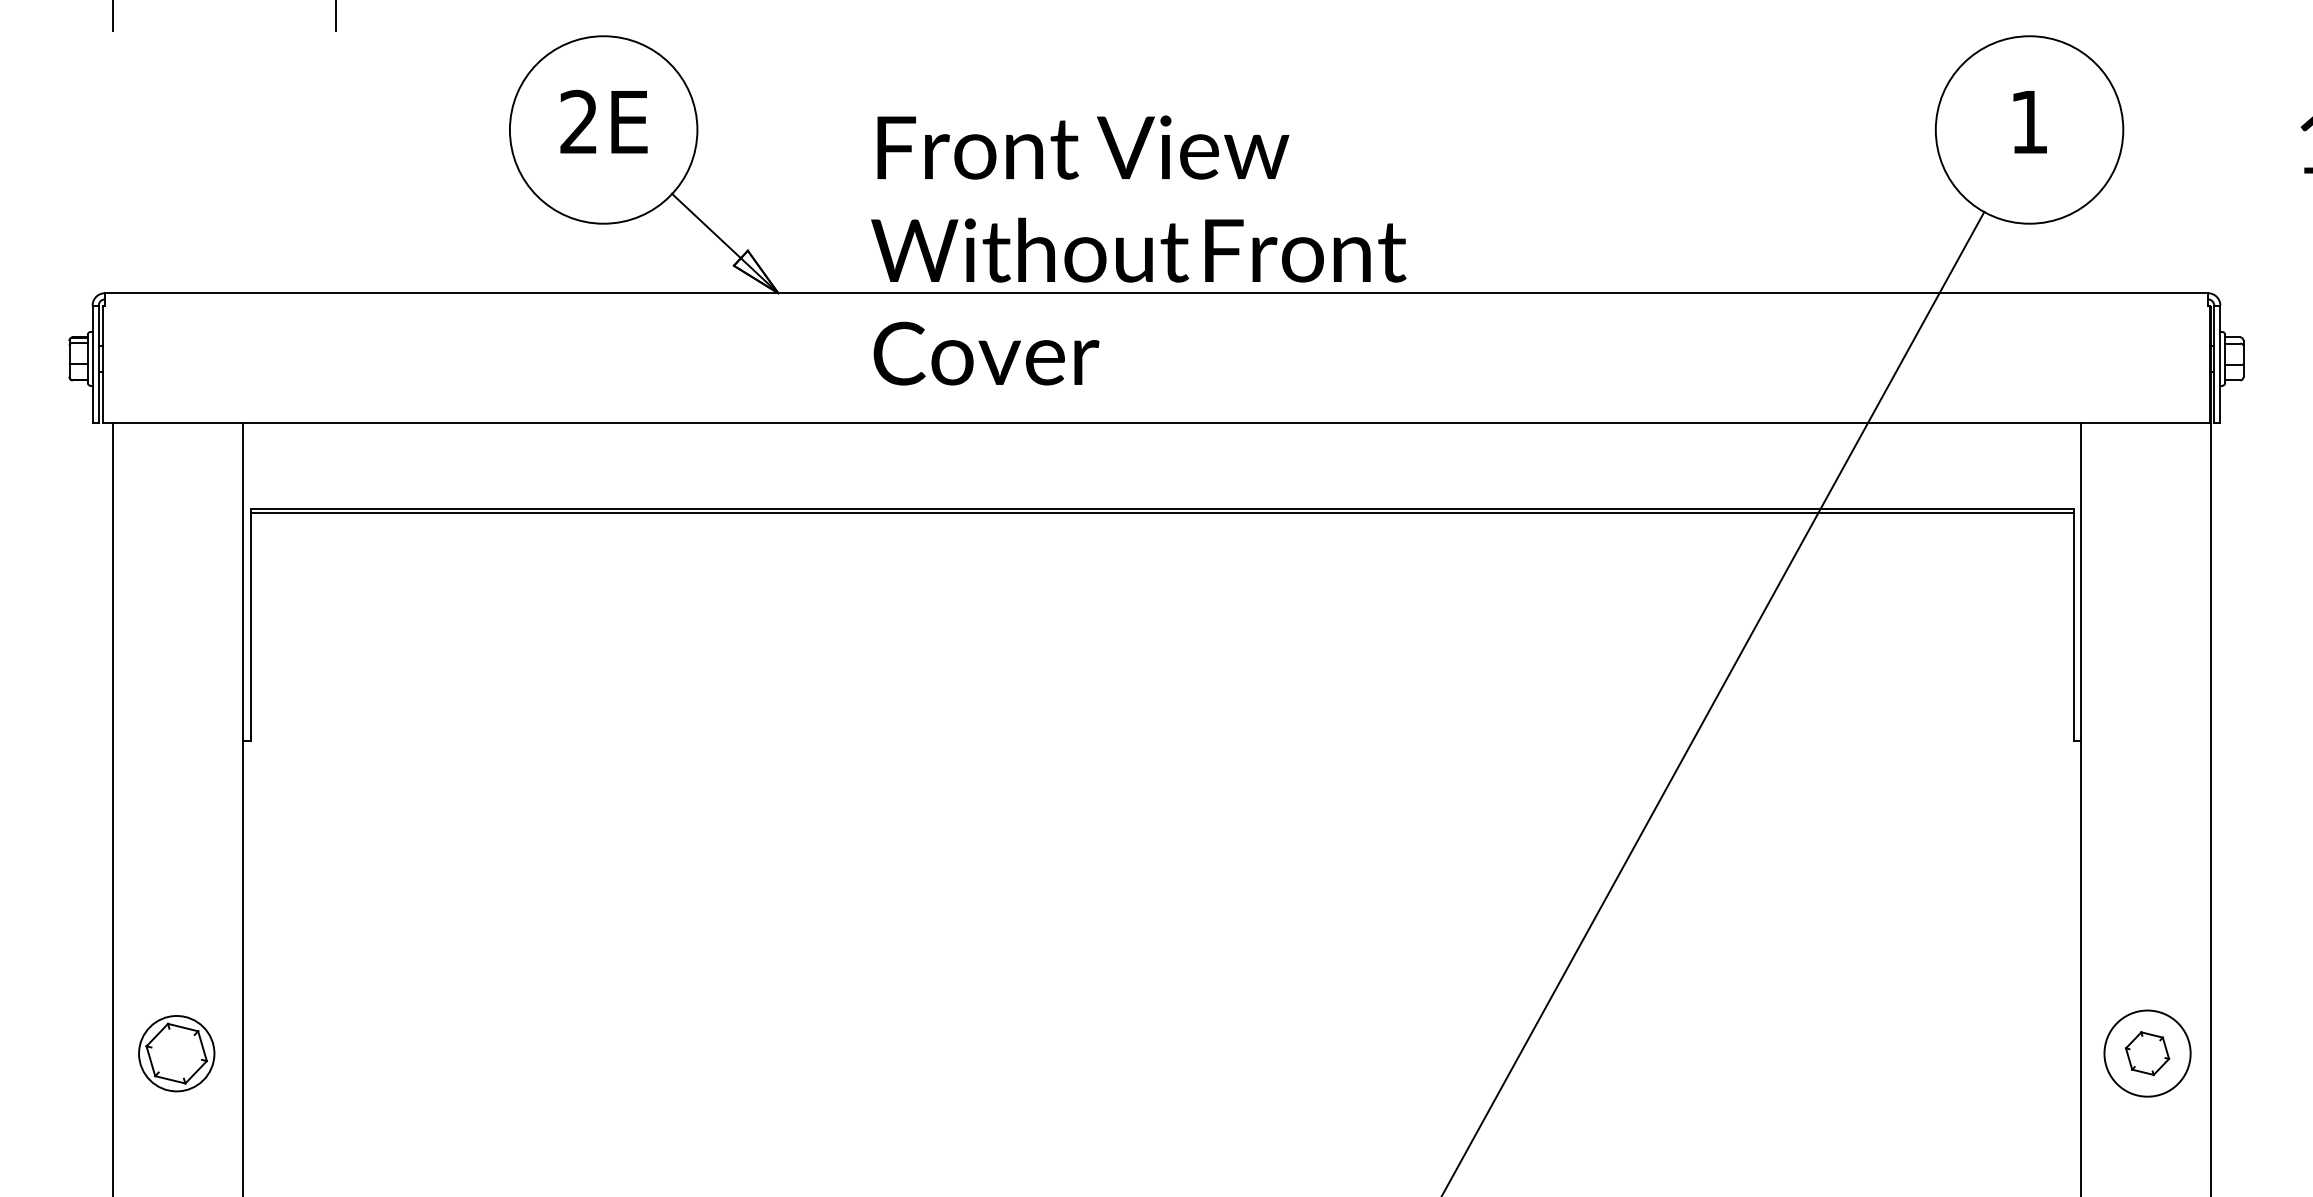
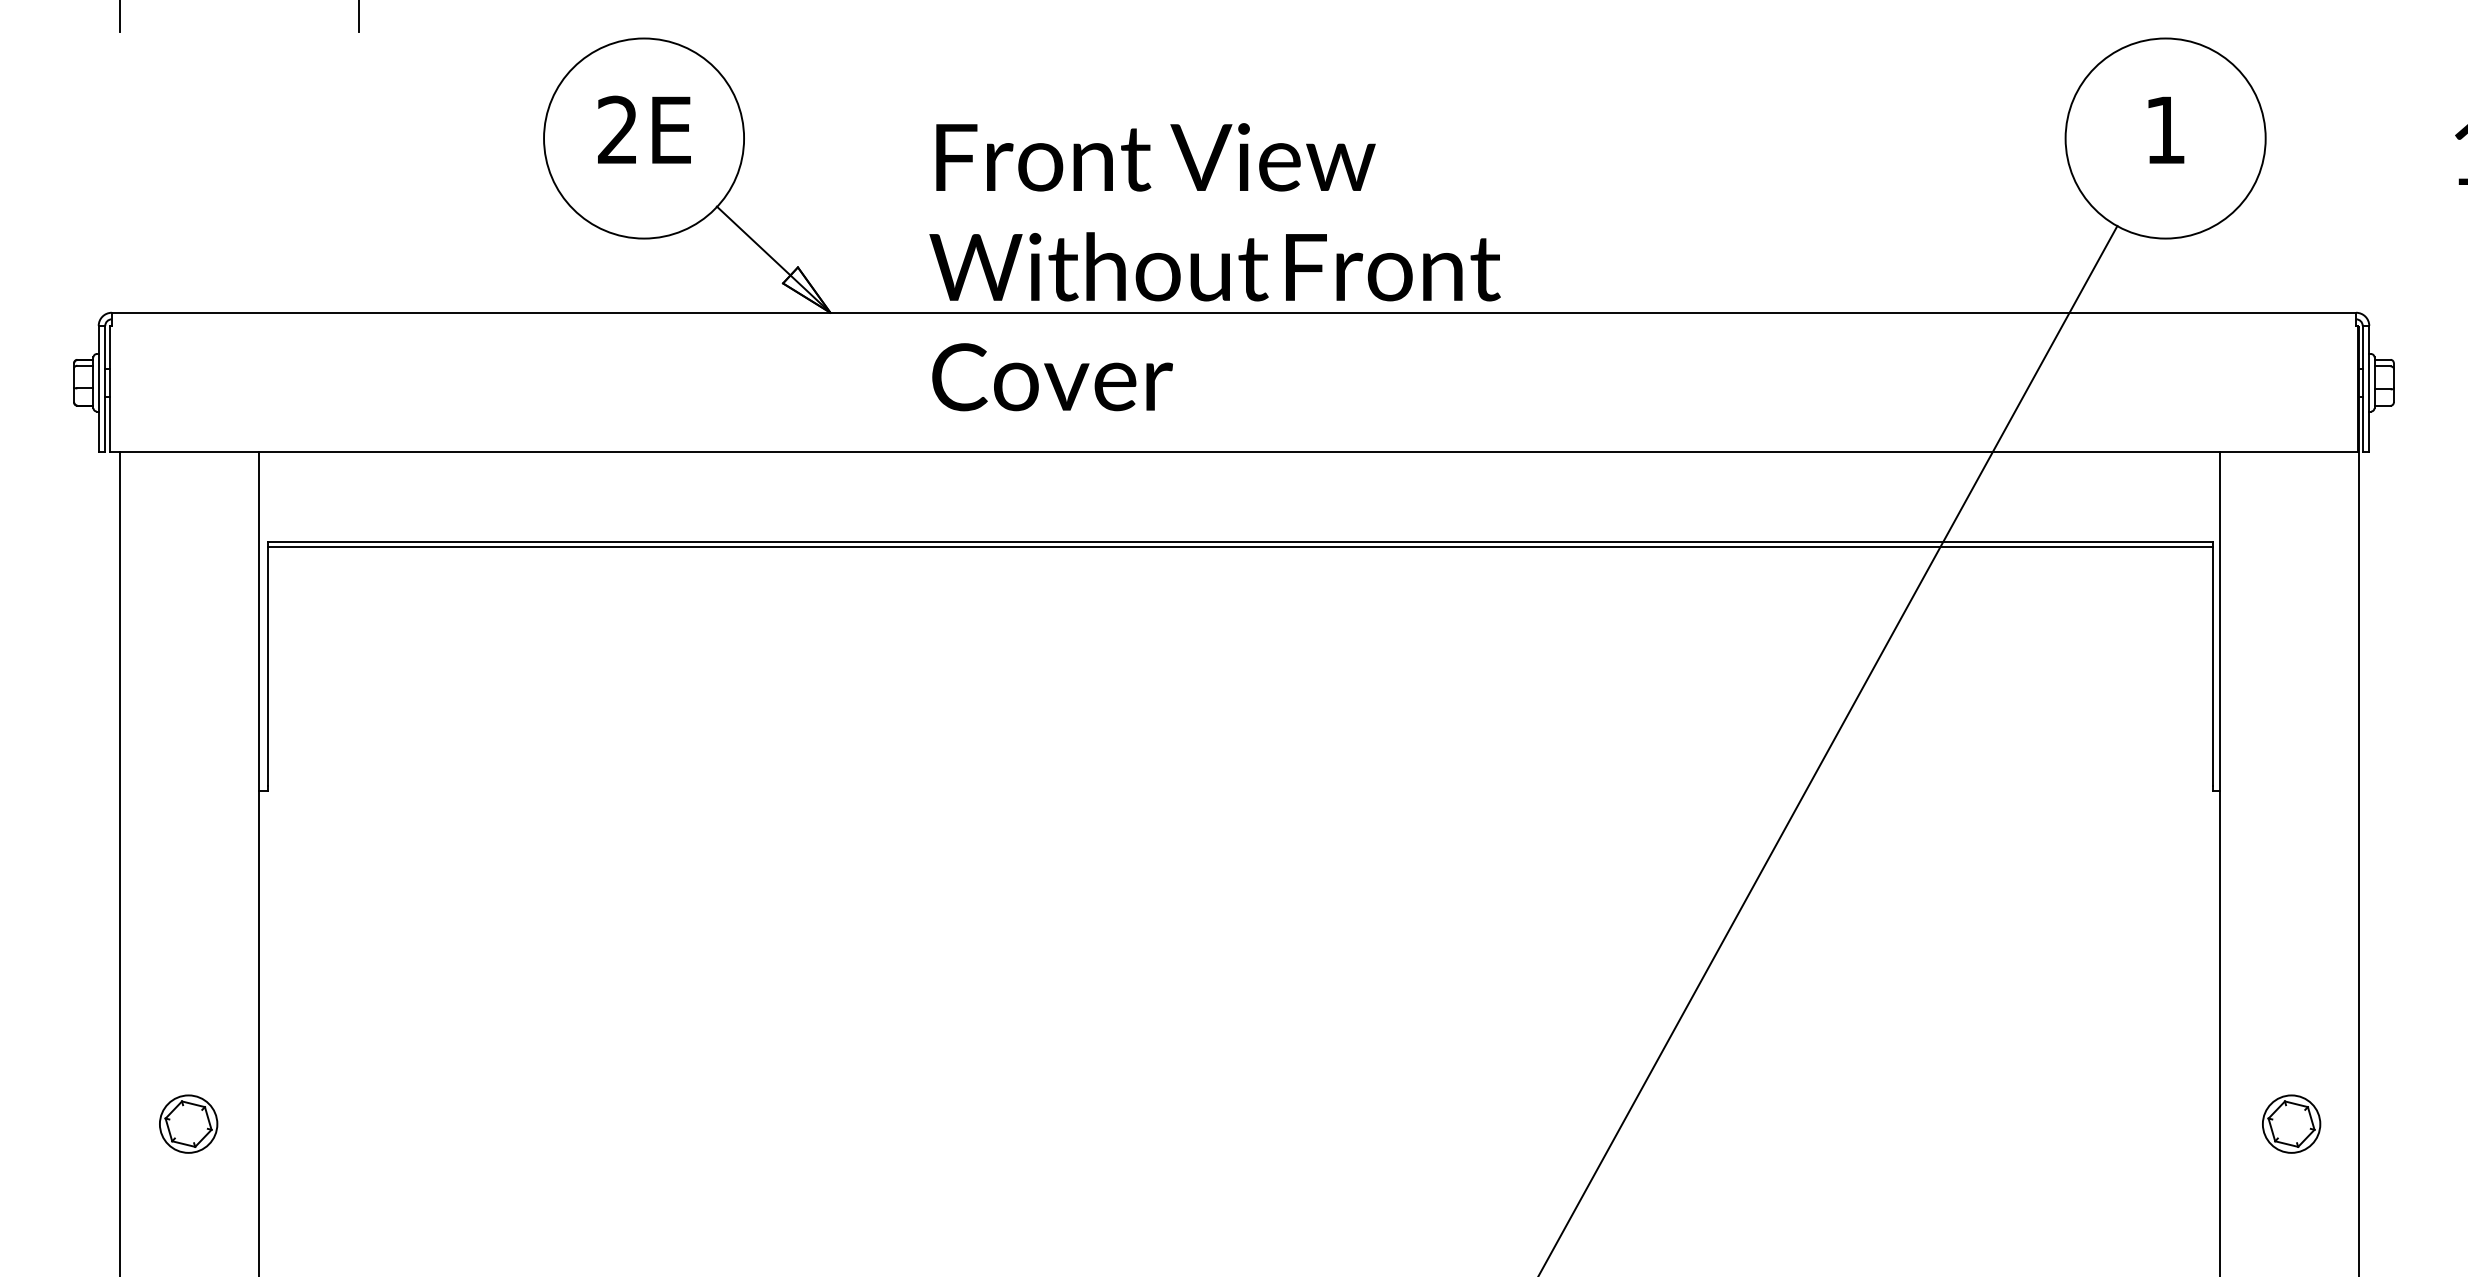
part: (176, 1052) -> (188, 1123), size x0.71
circle: (2147, 1052) -> (2291, 1123), size x0.62

